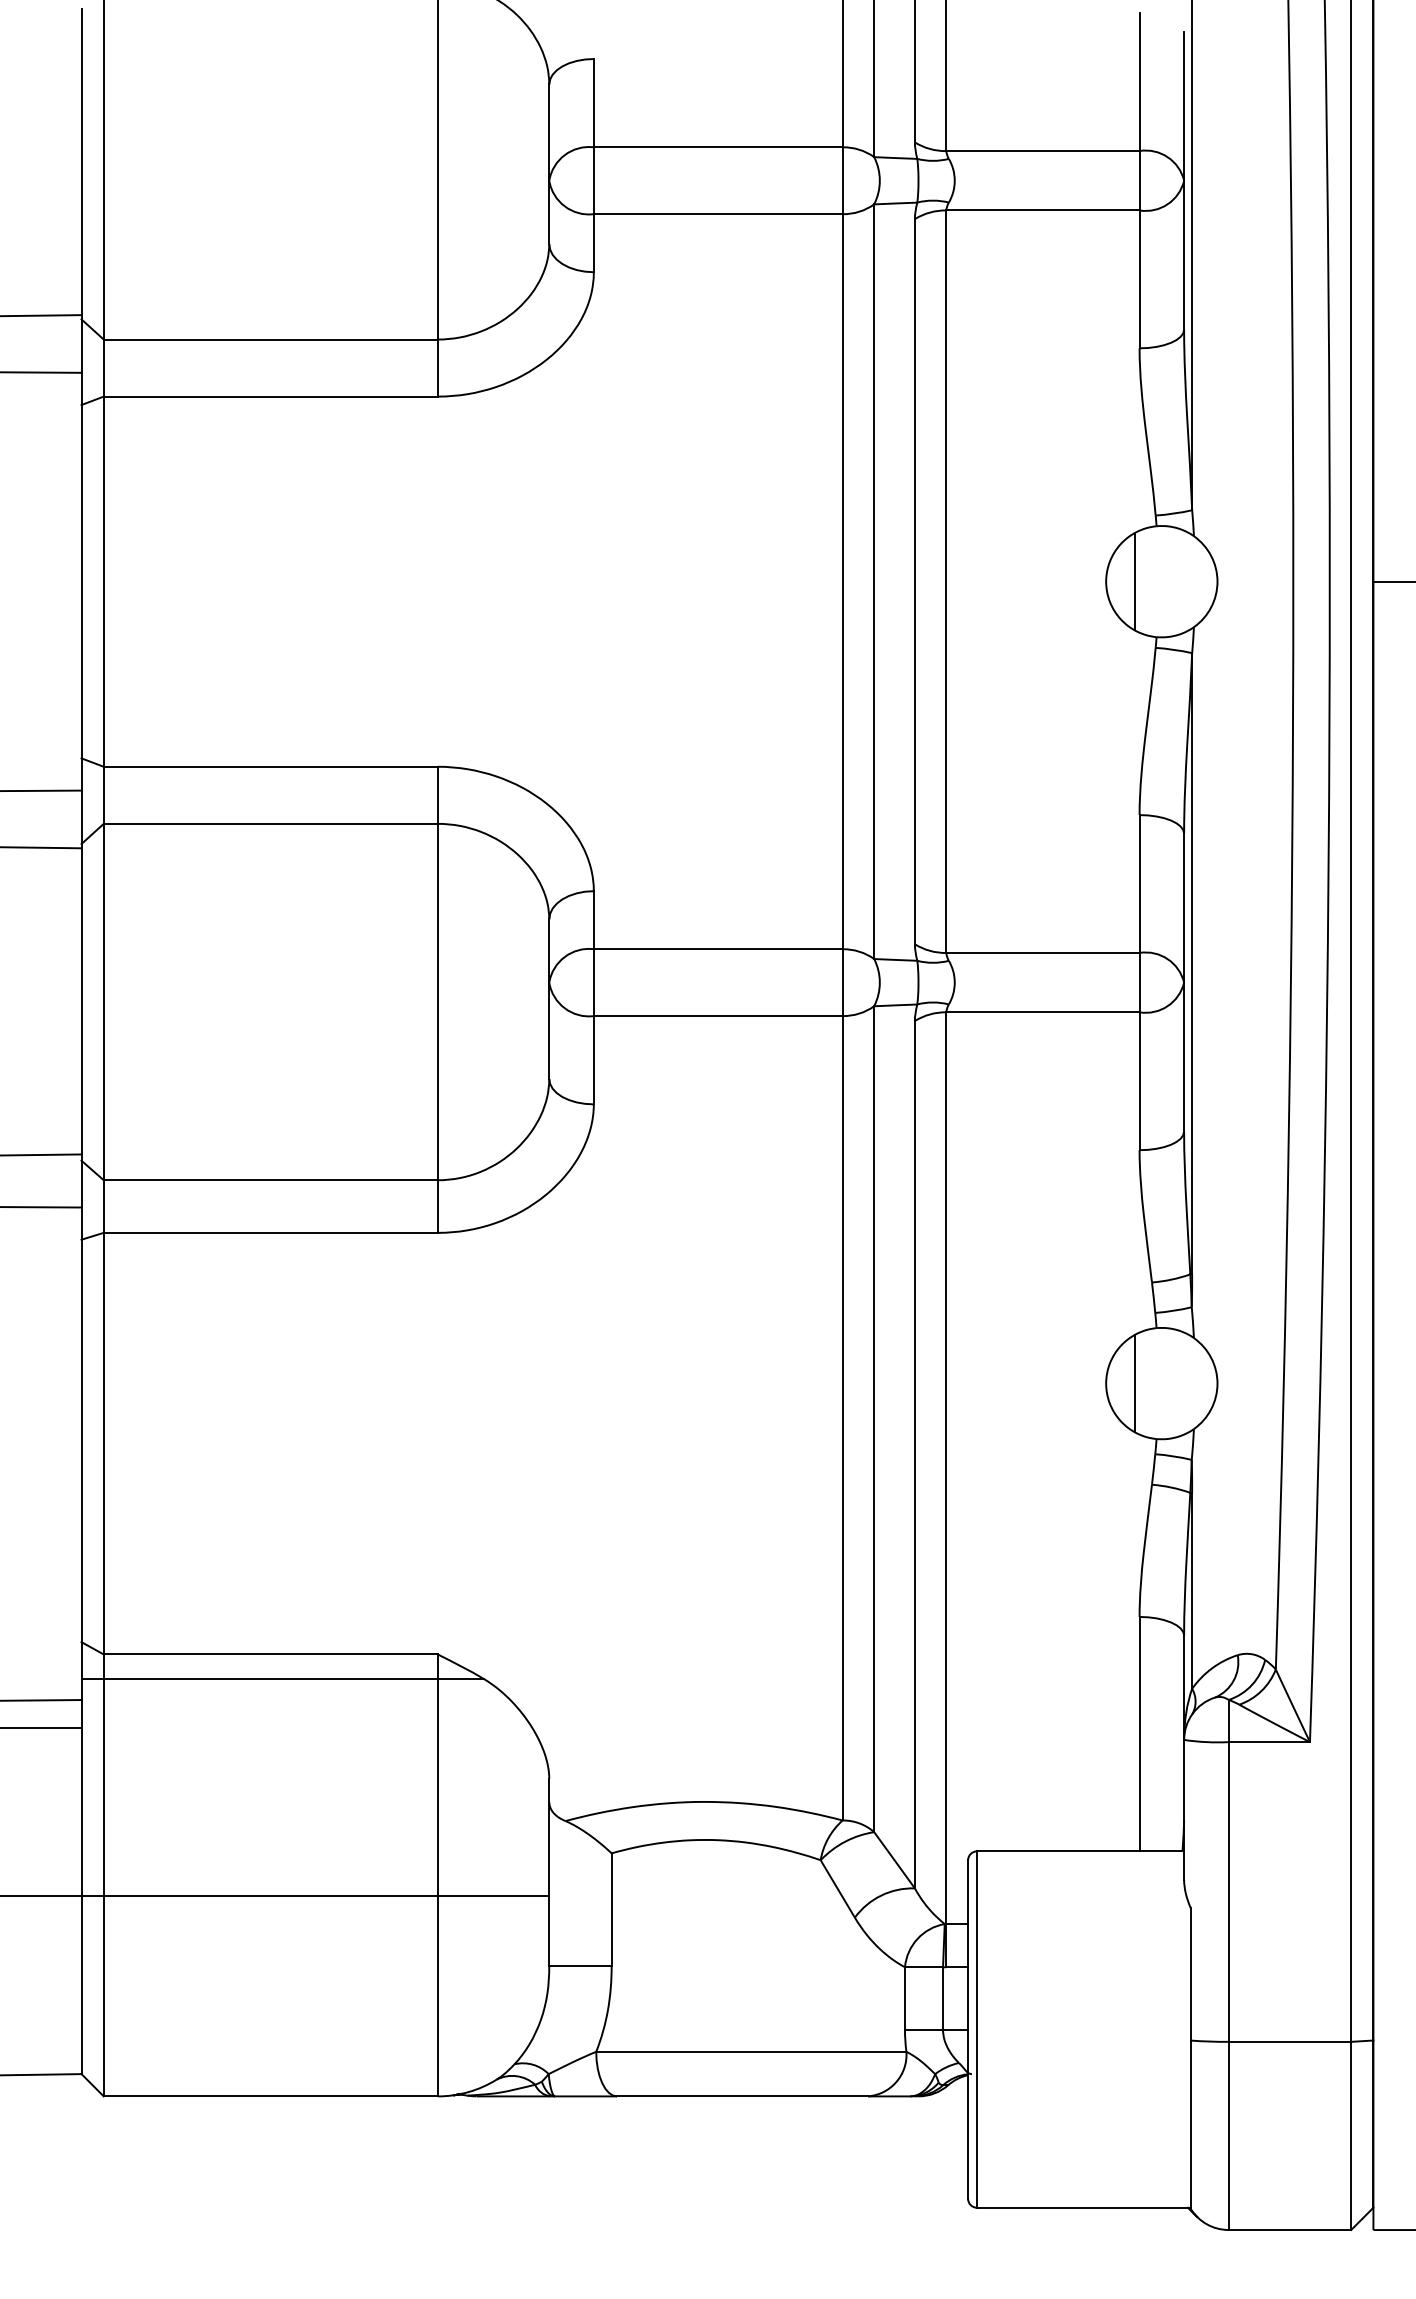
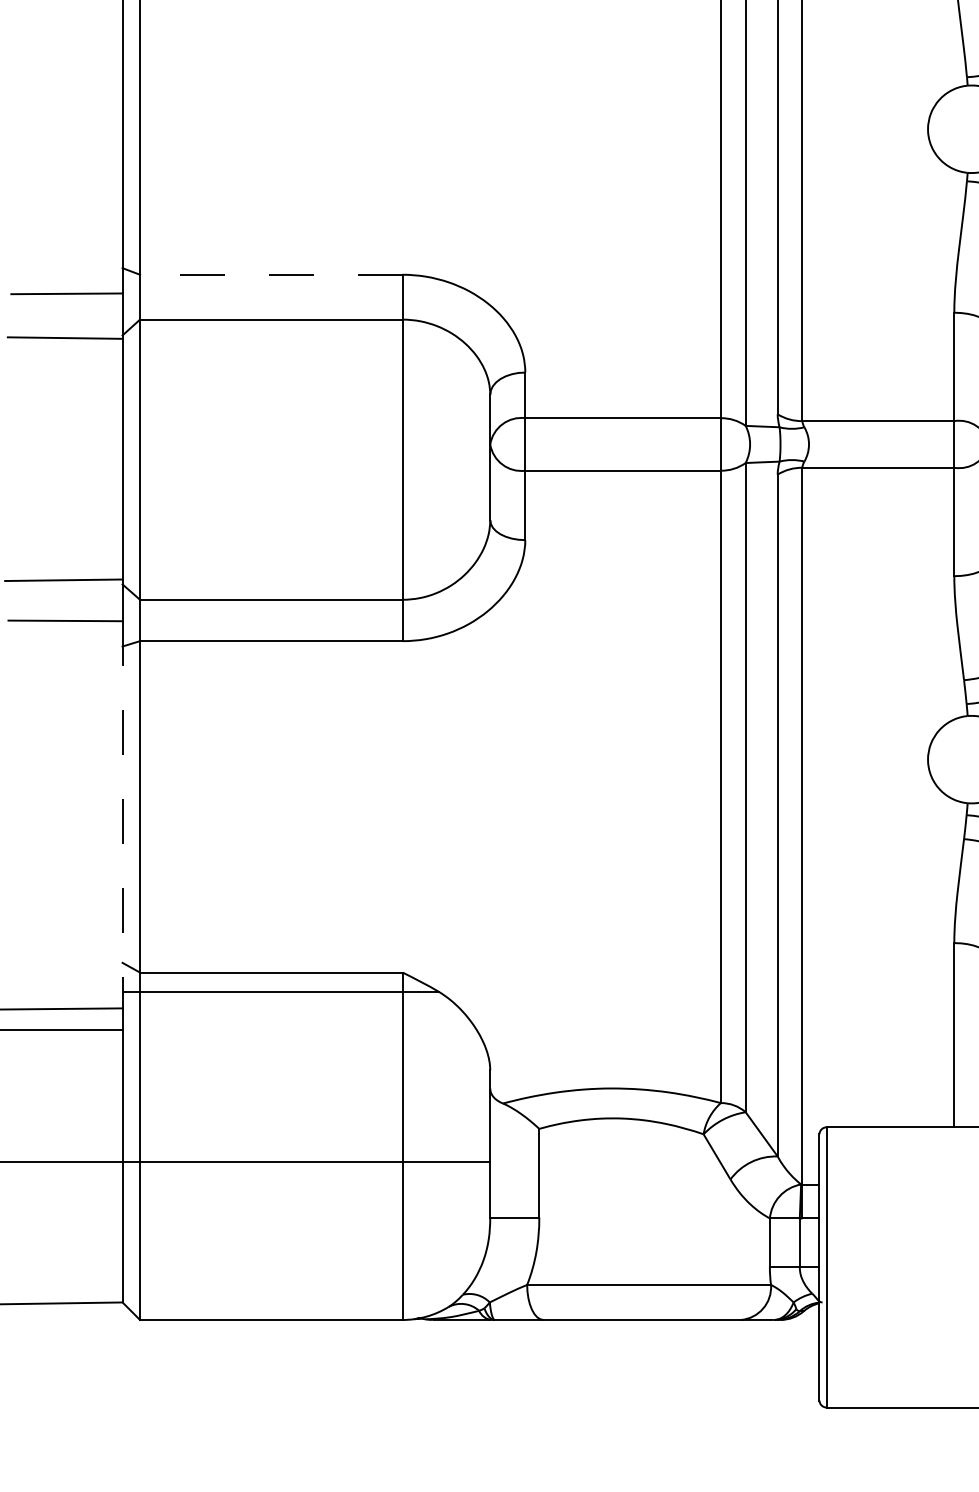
line: (1135, 581) -> (951, 129), removed
line: (270, 766) -> (271, 274), solid -> dashed
line: (1135, 1383) -> (951, 759), removed
line: (81, 1454) -> (122, 815), solid -> dashed

